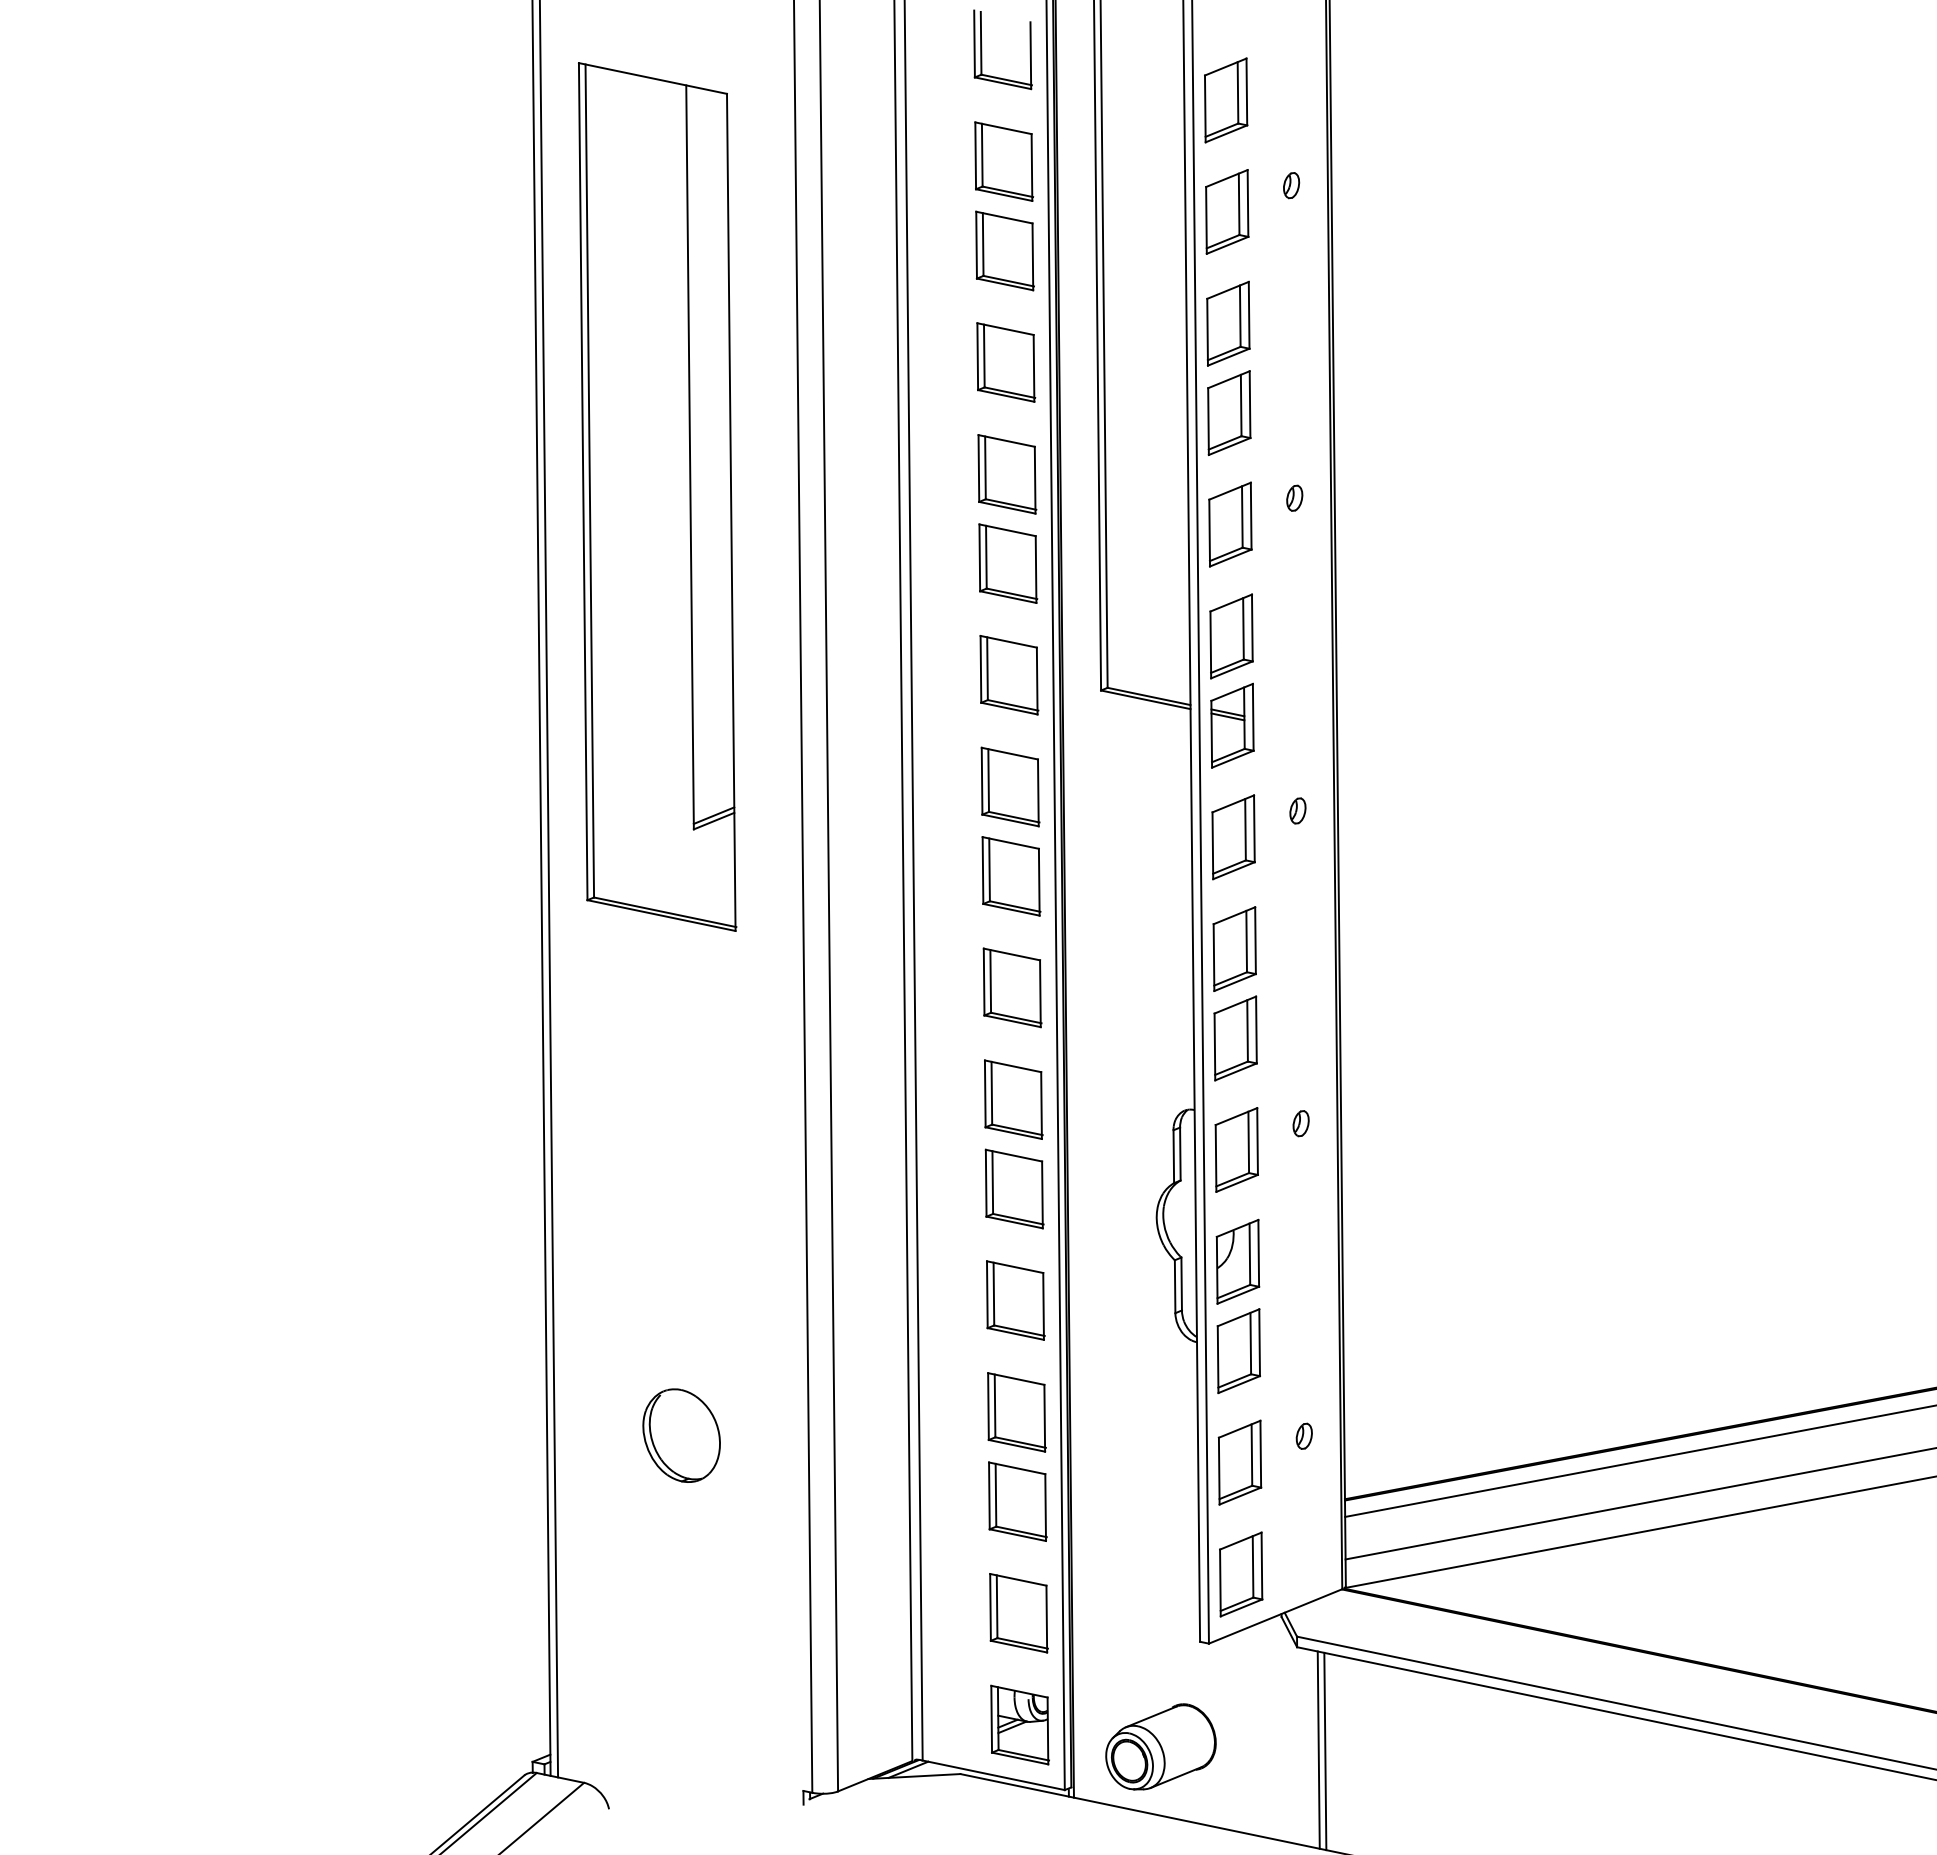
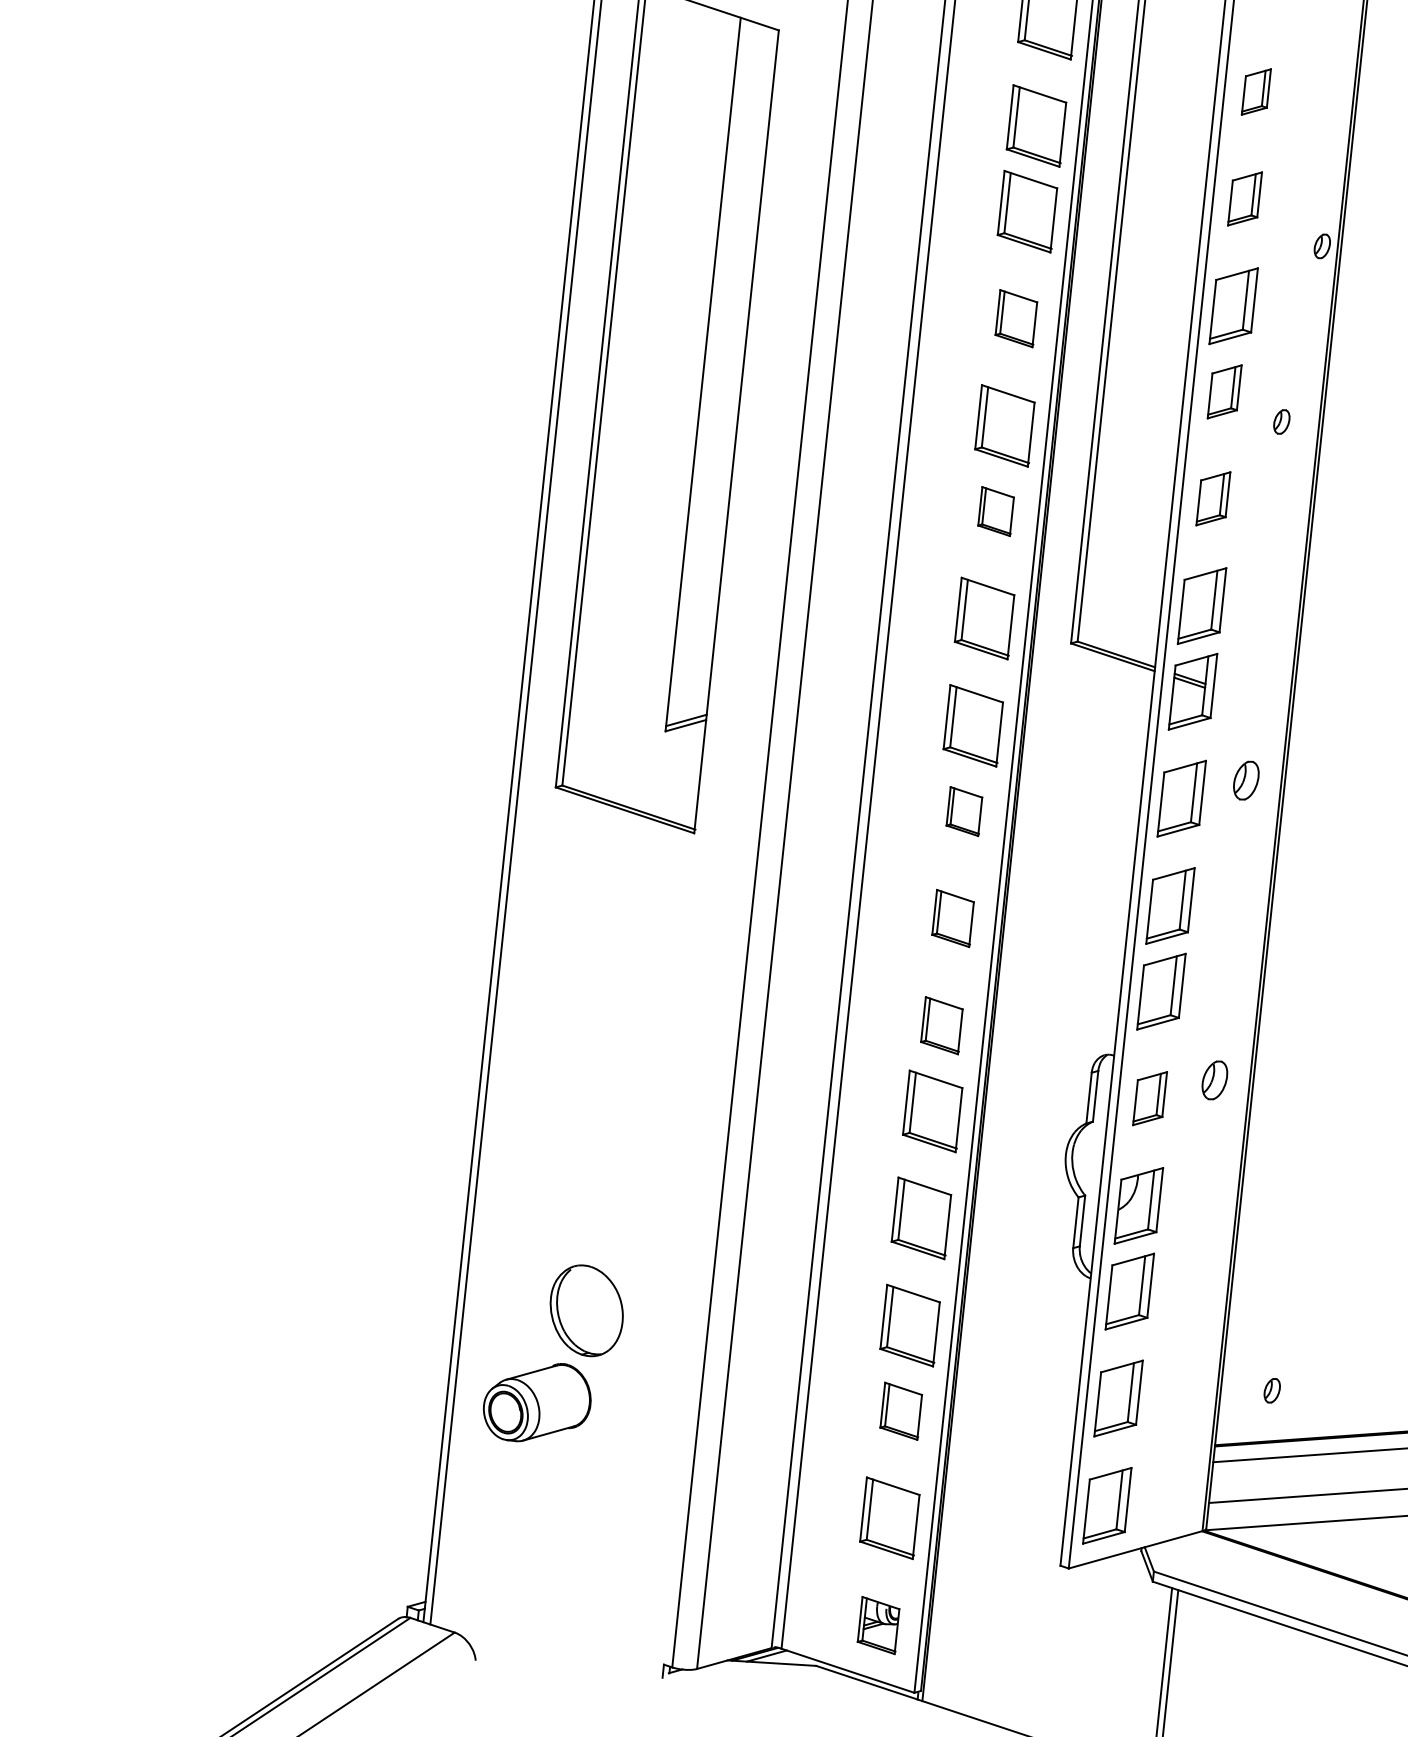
part: (1226, 100) -> (1256, 92), size x0.6
part: (1291, 185) -> (1322, 246), moved
part: (1227, 211) -> (1245, 198), size x0.7
part: (1006, 362) -> (1016, 318), size x0.7
part: (1229, 412) -> (1224, 391), size x0.7
part: (1294, 497) -> (1281, 421), moved
part: (1230, 524) -> (1213, 498), size x0.7
part: (1008, 563) -> (996, 511), size x0.6
part: (1297, 810) -> (1245, 780), size x1.6
part: (1011, 876) -> (964, 811), size x0.6
part: (1012, 987) -> (953, 918), size x0.7
part: (1013, 1099) -> (941, 1025), size x0.7
part: (1300, 1123) -> (1214, 1080), size x1.6
part: (1236, 1149) -> (1149, 1098), size x0.7
part: (1303, 1435) -> (1271, 1389), moved
part: (1017, 1501) -> (901, 1411), size x0.7
part: (1019, 1724) -> (878, 1624), size x0.7
part: (1160, 1746) -> (537, 1401), moved

